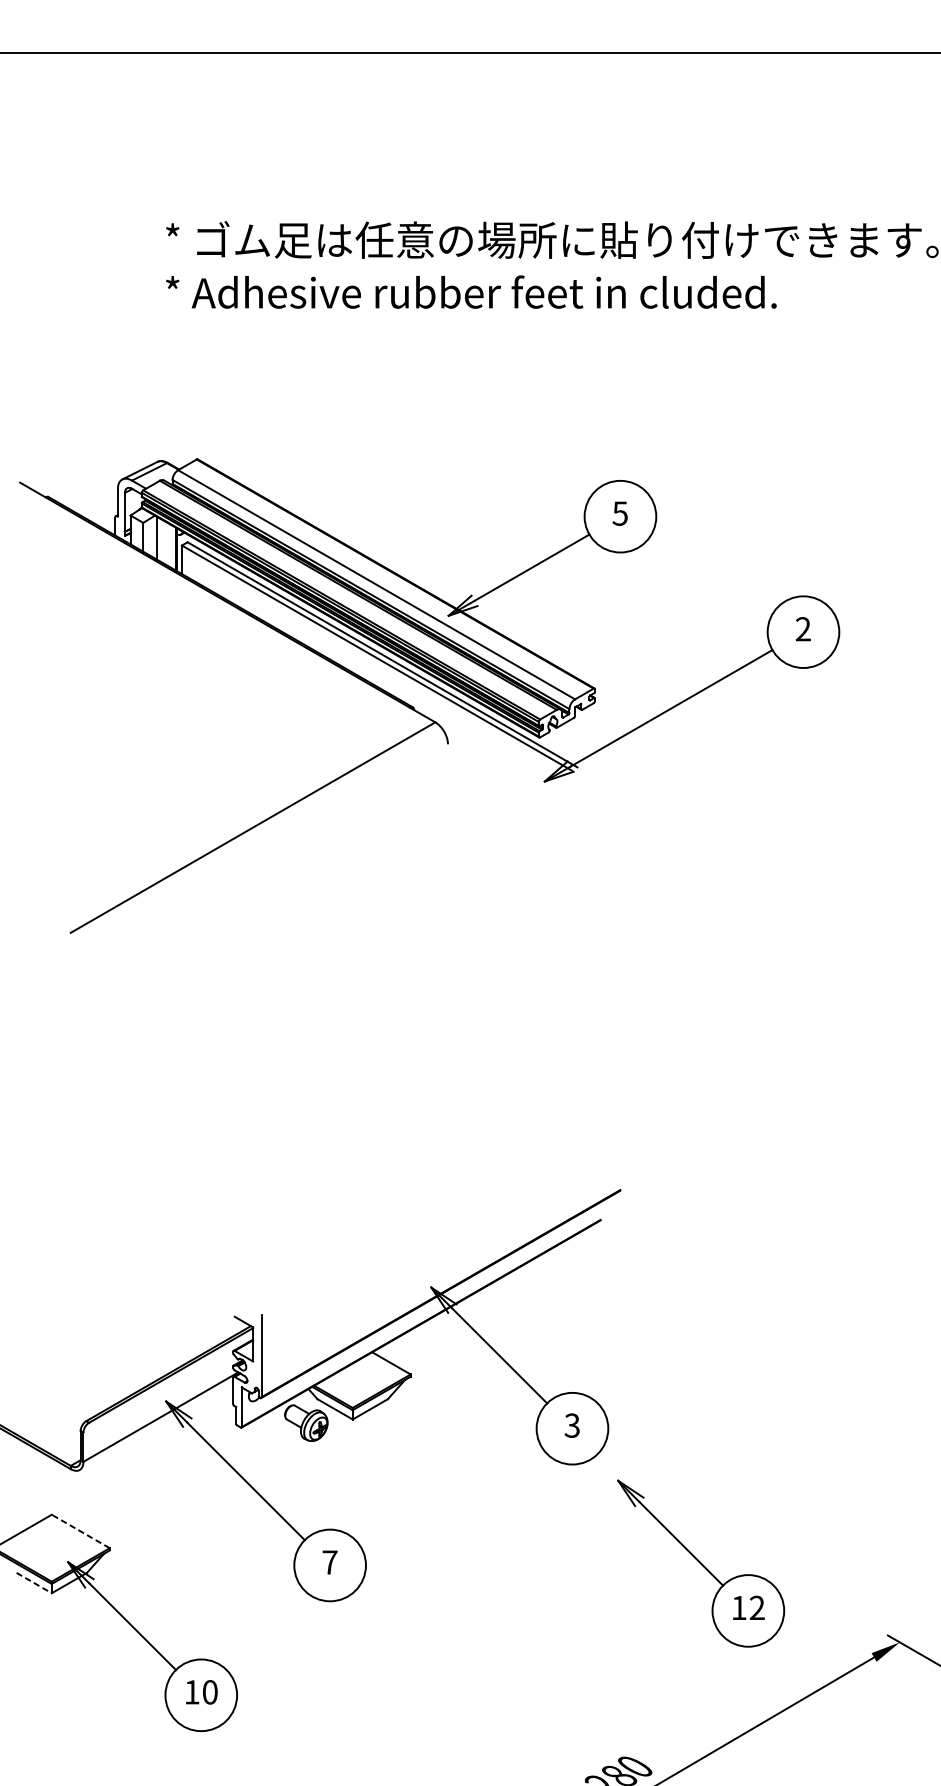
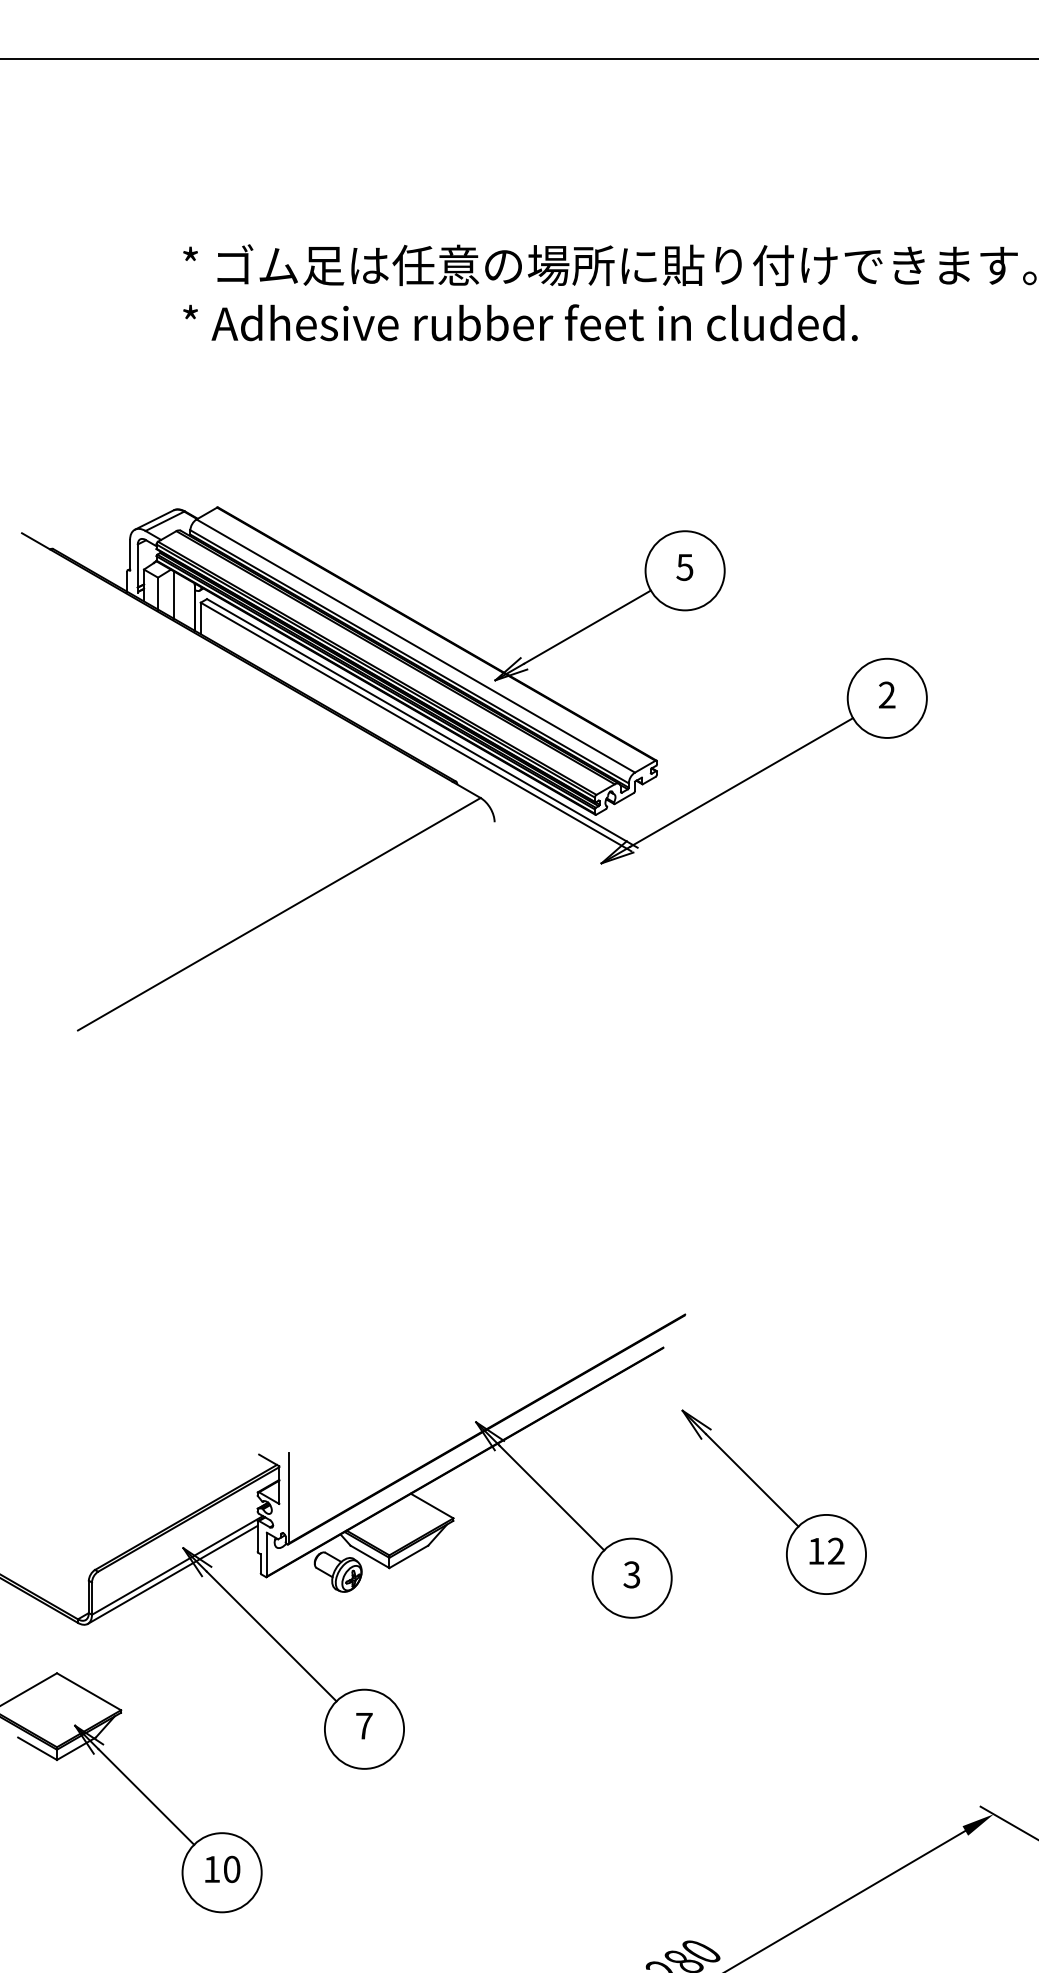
line: (156, 1425) -> (172, 1574), added
line: (81, 1531) -> (89, 1691), dashed -> solid
part: (700, 1562) -> (773, 1501), moved
line: (35, 1583) -> (38, 1749), dashed -> solid

